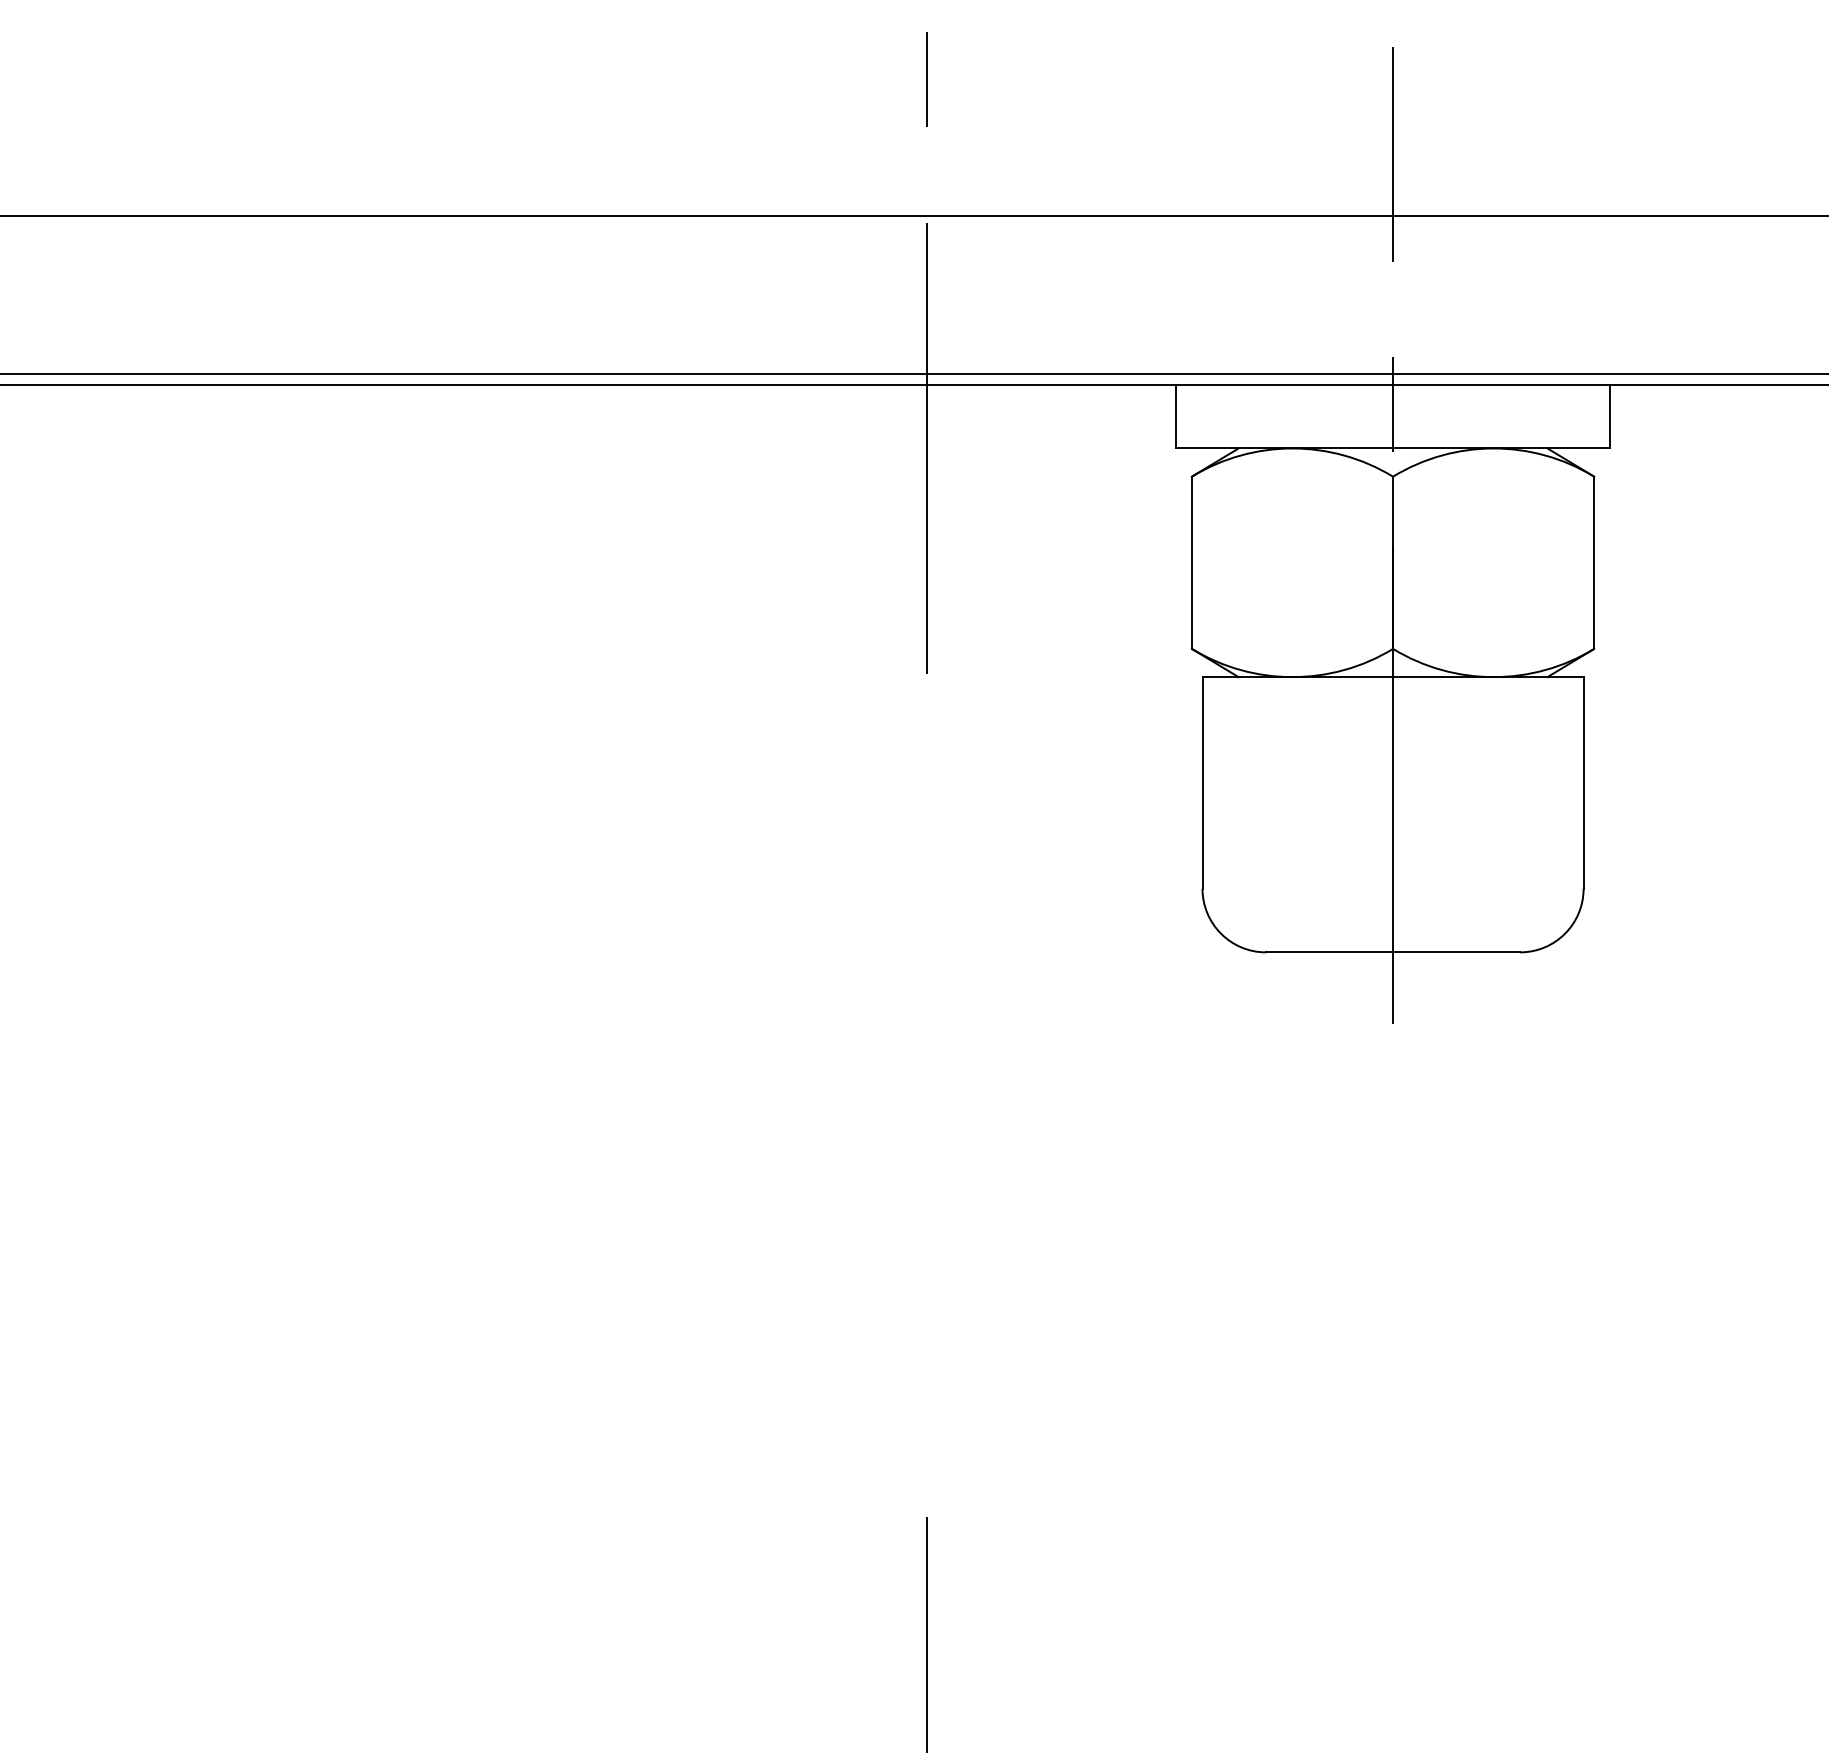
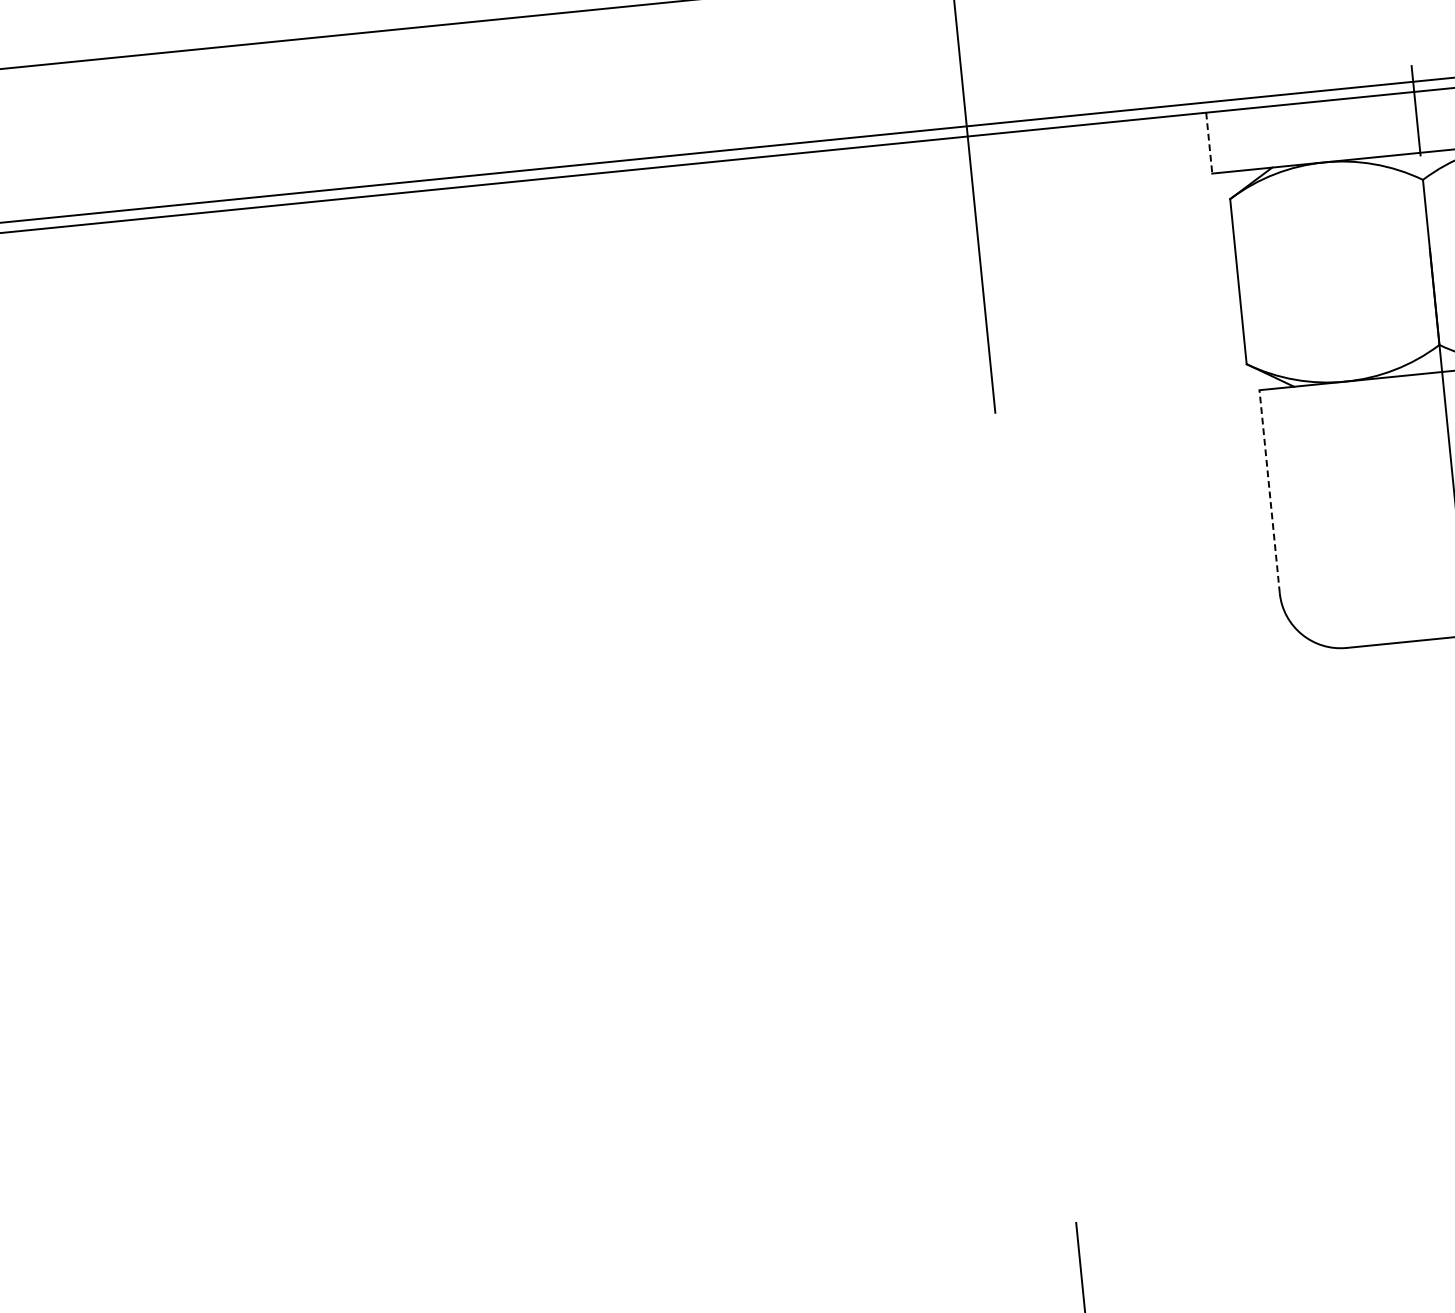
line: (1176, 416) -> (1209, 142), solid -> dashed
line: (1202, 782) -> (1269, 491), solid -> dashed

